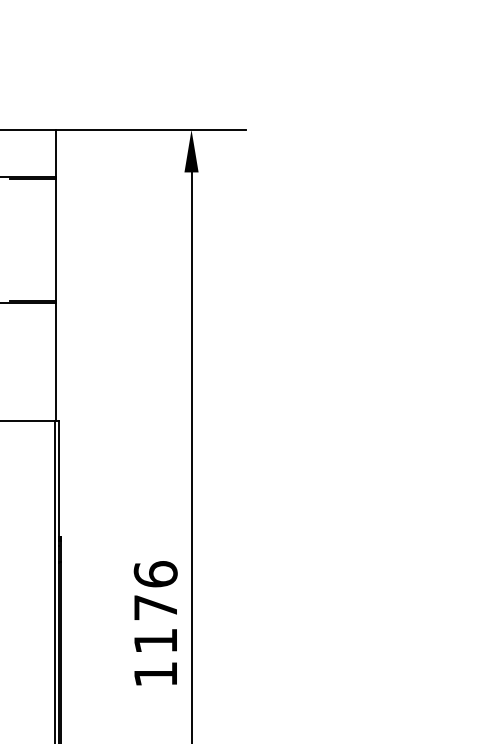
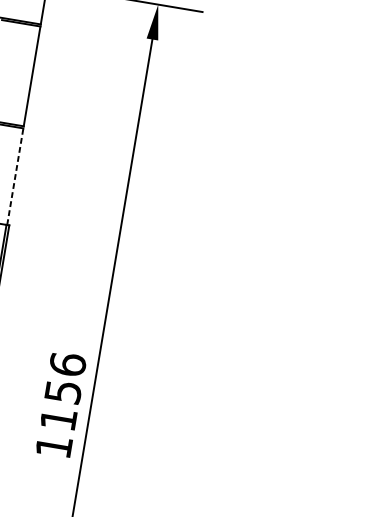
line: (56, 362) -> (15, 177), solid -> dashed
text: (155, 607) -> (63, 391), 1176 -> 1156

